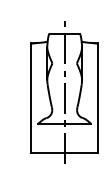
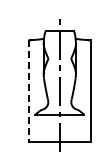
line: (30, 98) -> (28, 91), solid -> dashed

